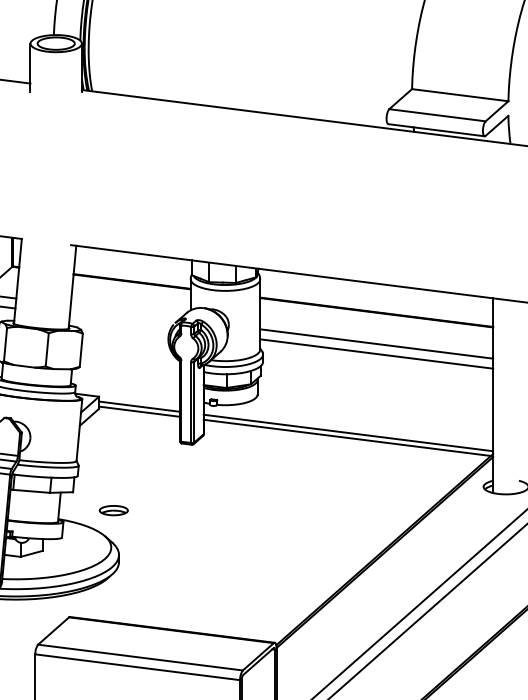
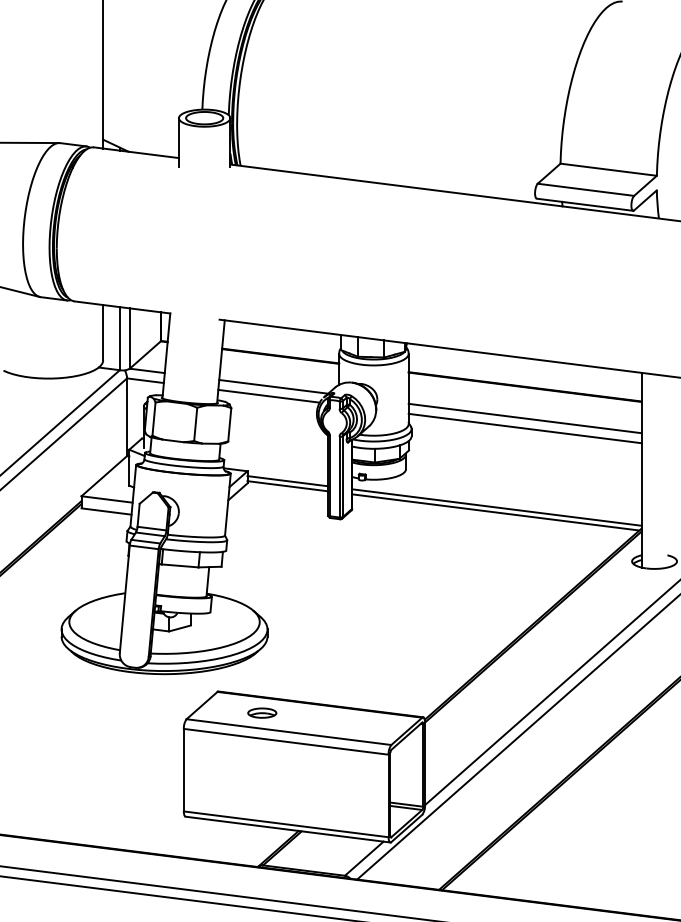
line: (125, 311) -> (273, 386), added
line: (120, 320) -> (268, 395), added
part: (114, 509) -> (262, 712), moved

